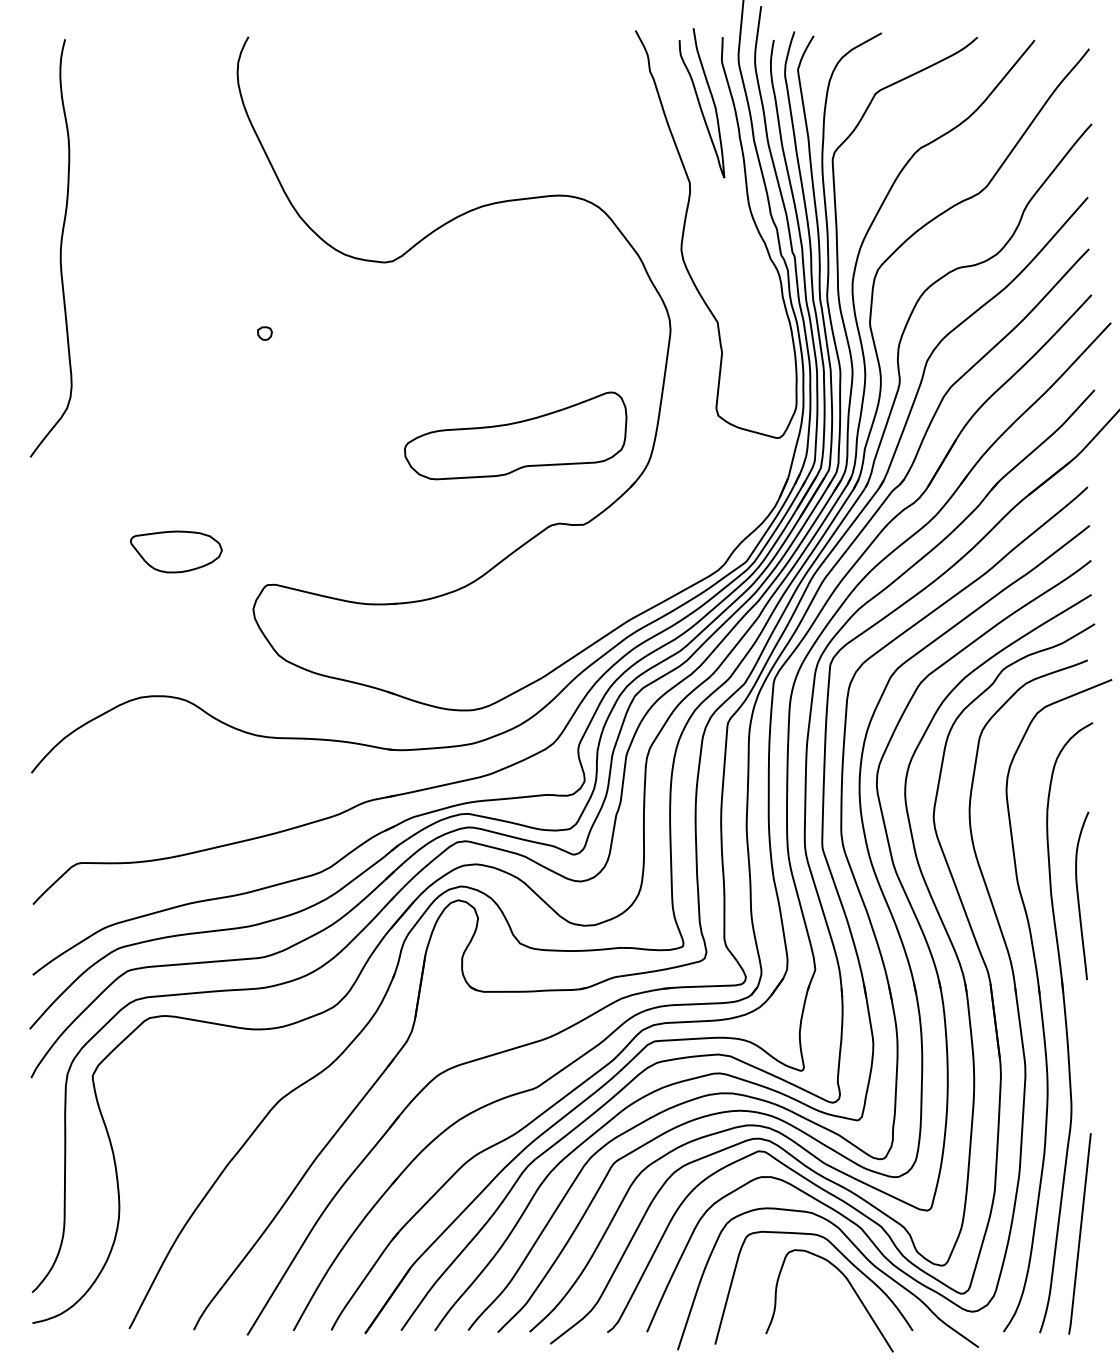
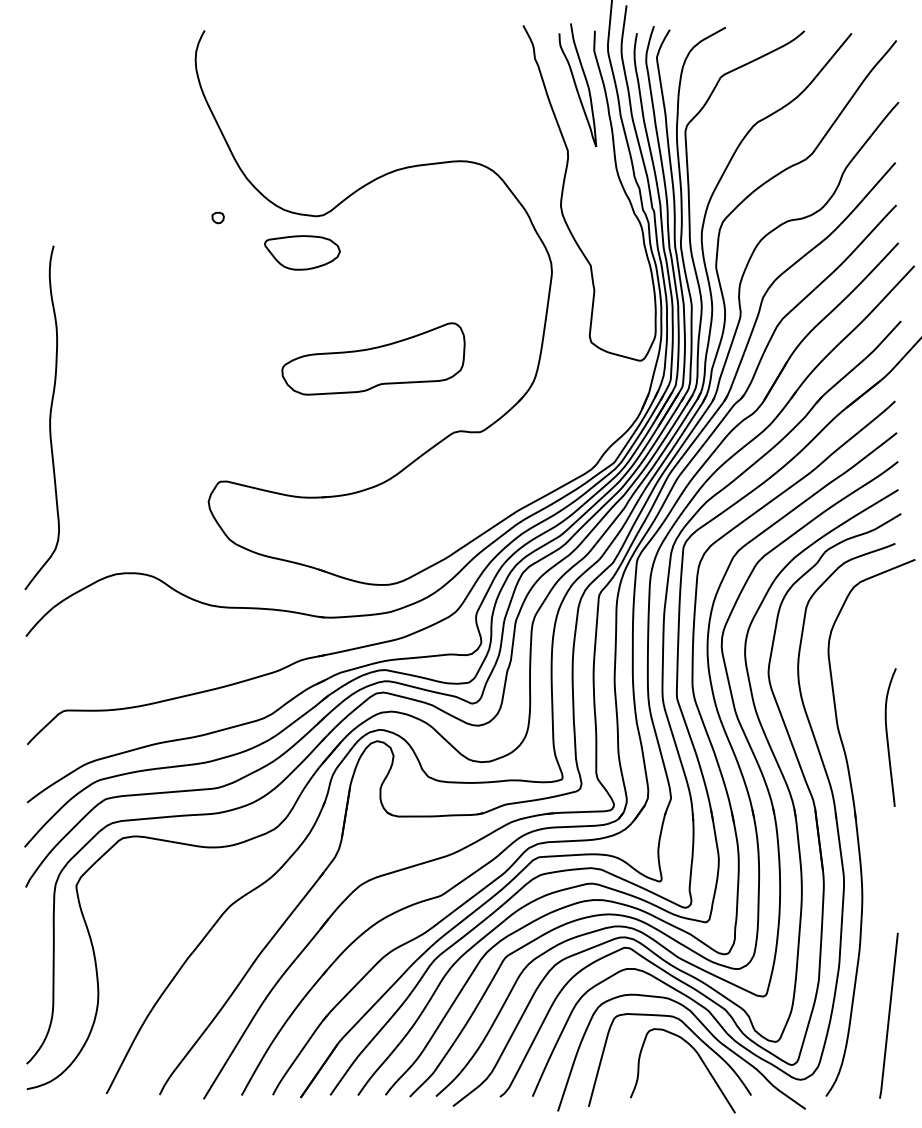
curve: (59, 250) -> (49, 419), moved
part: (264, 333) -> (217, 217), moved
part: (515, 435) -> (373, 358), moved
part: (175, 551) -> (301, 252), moved
part: (1066, 1027) -> (877, 845), removed

